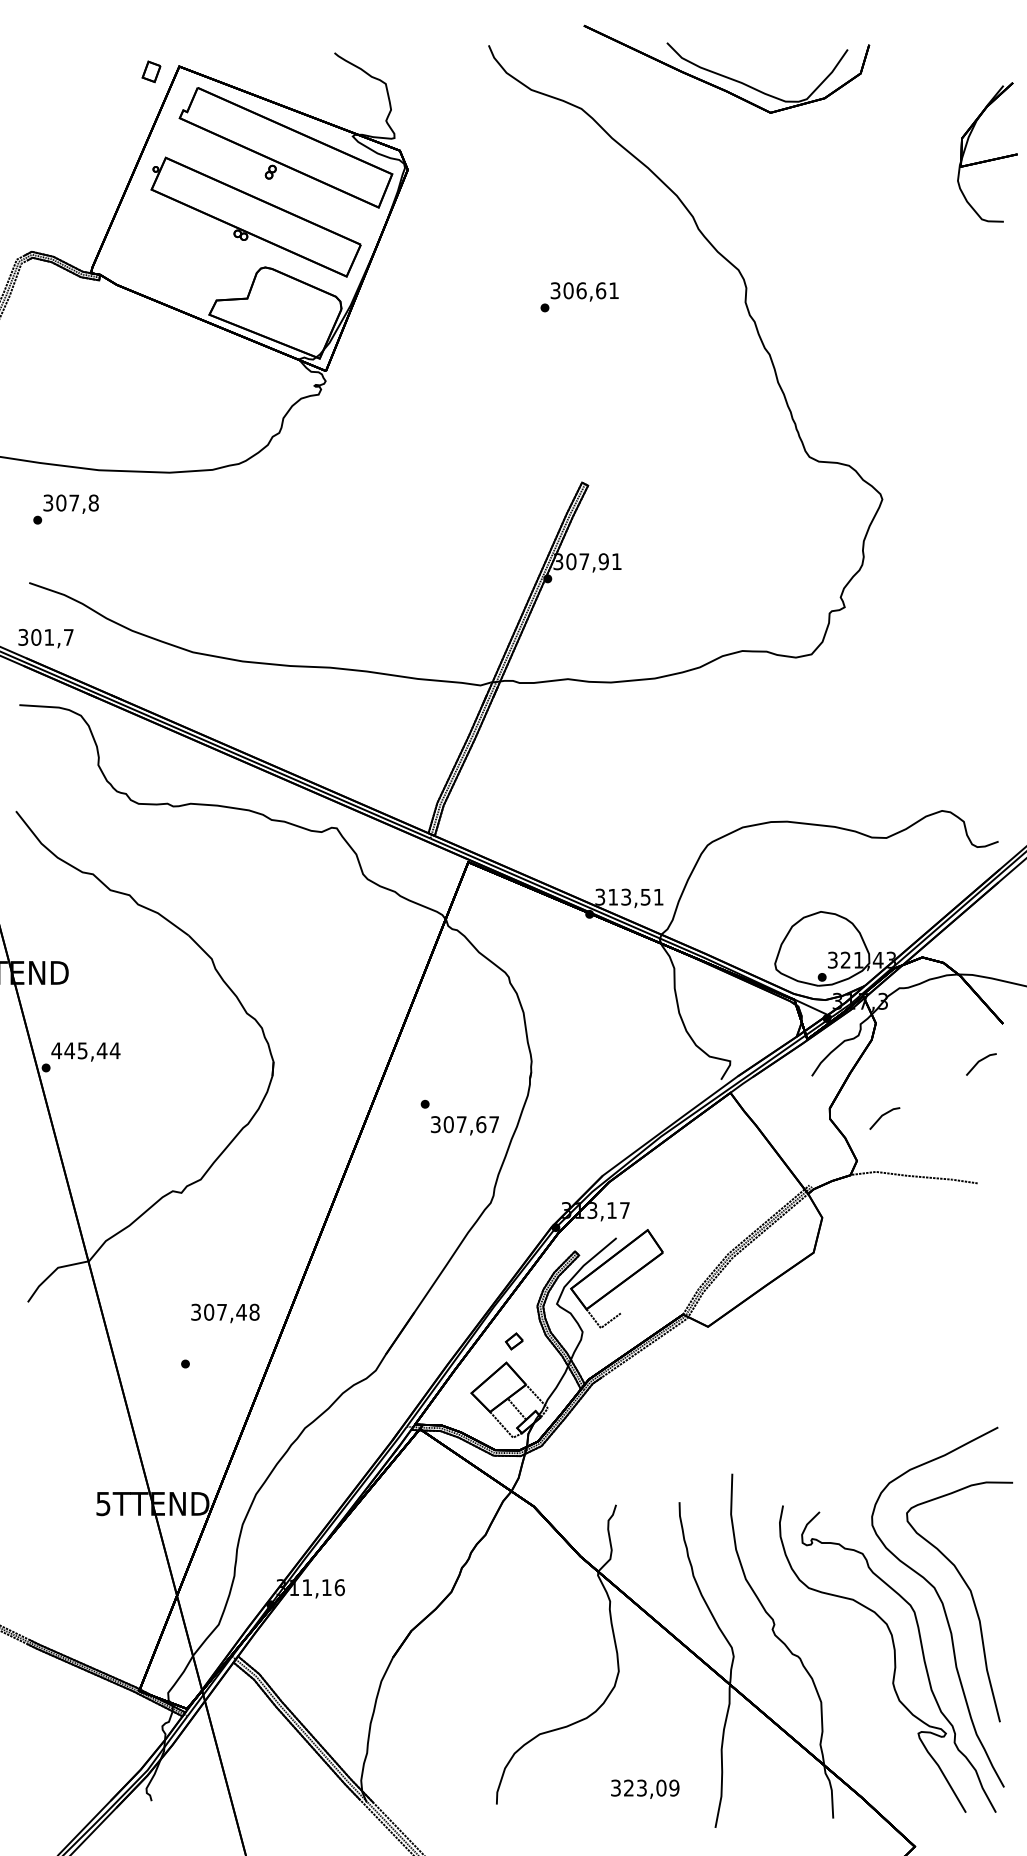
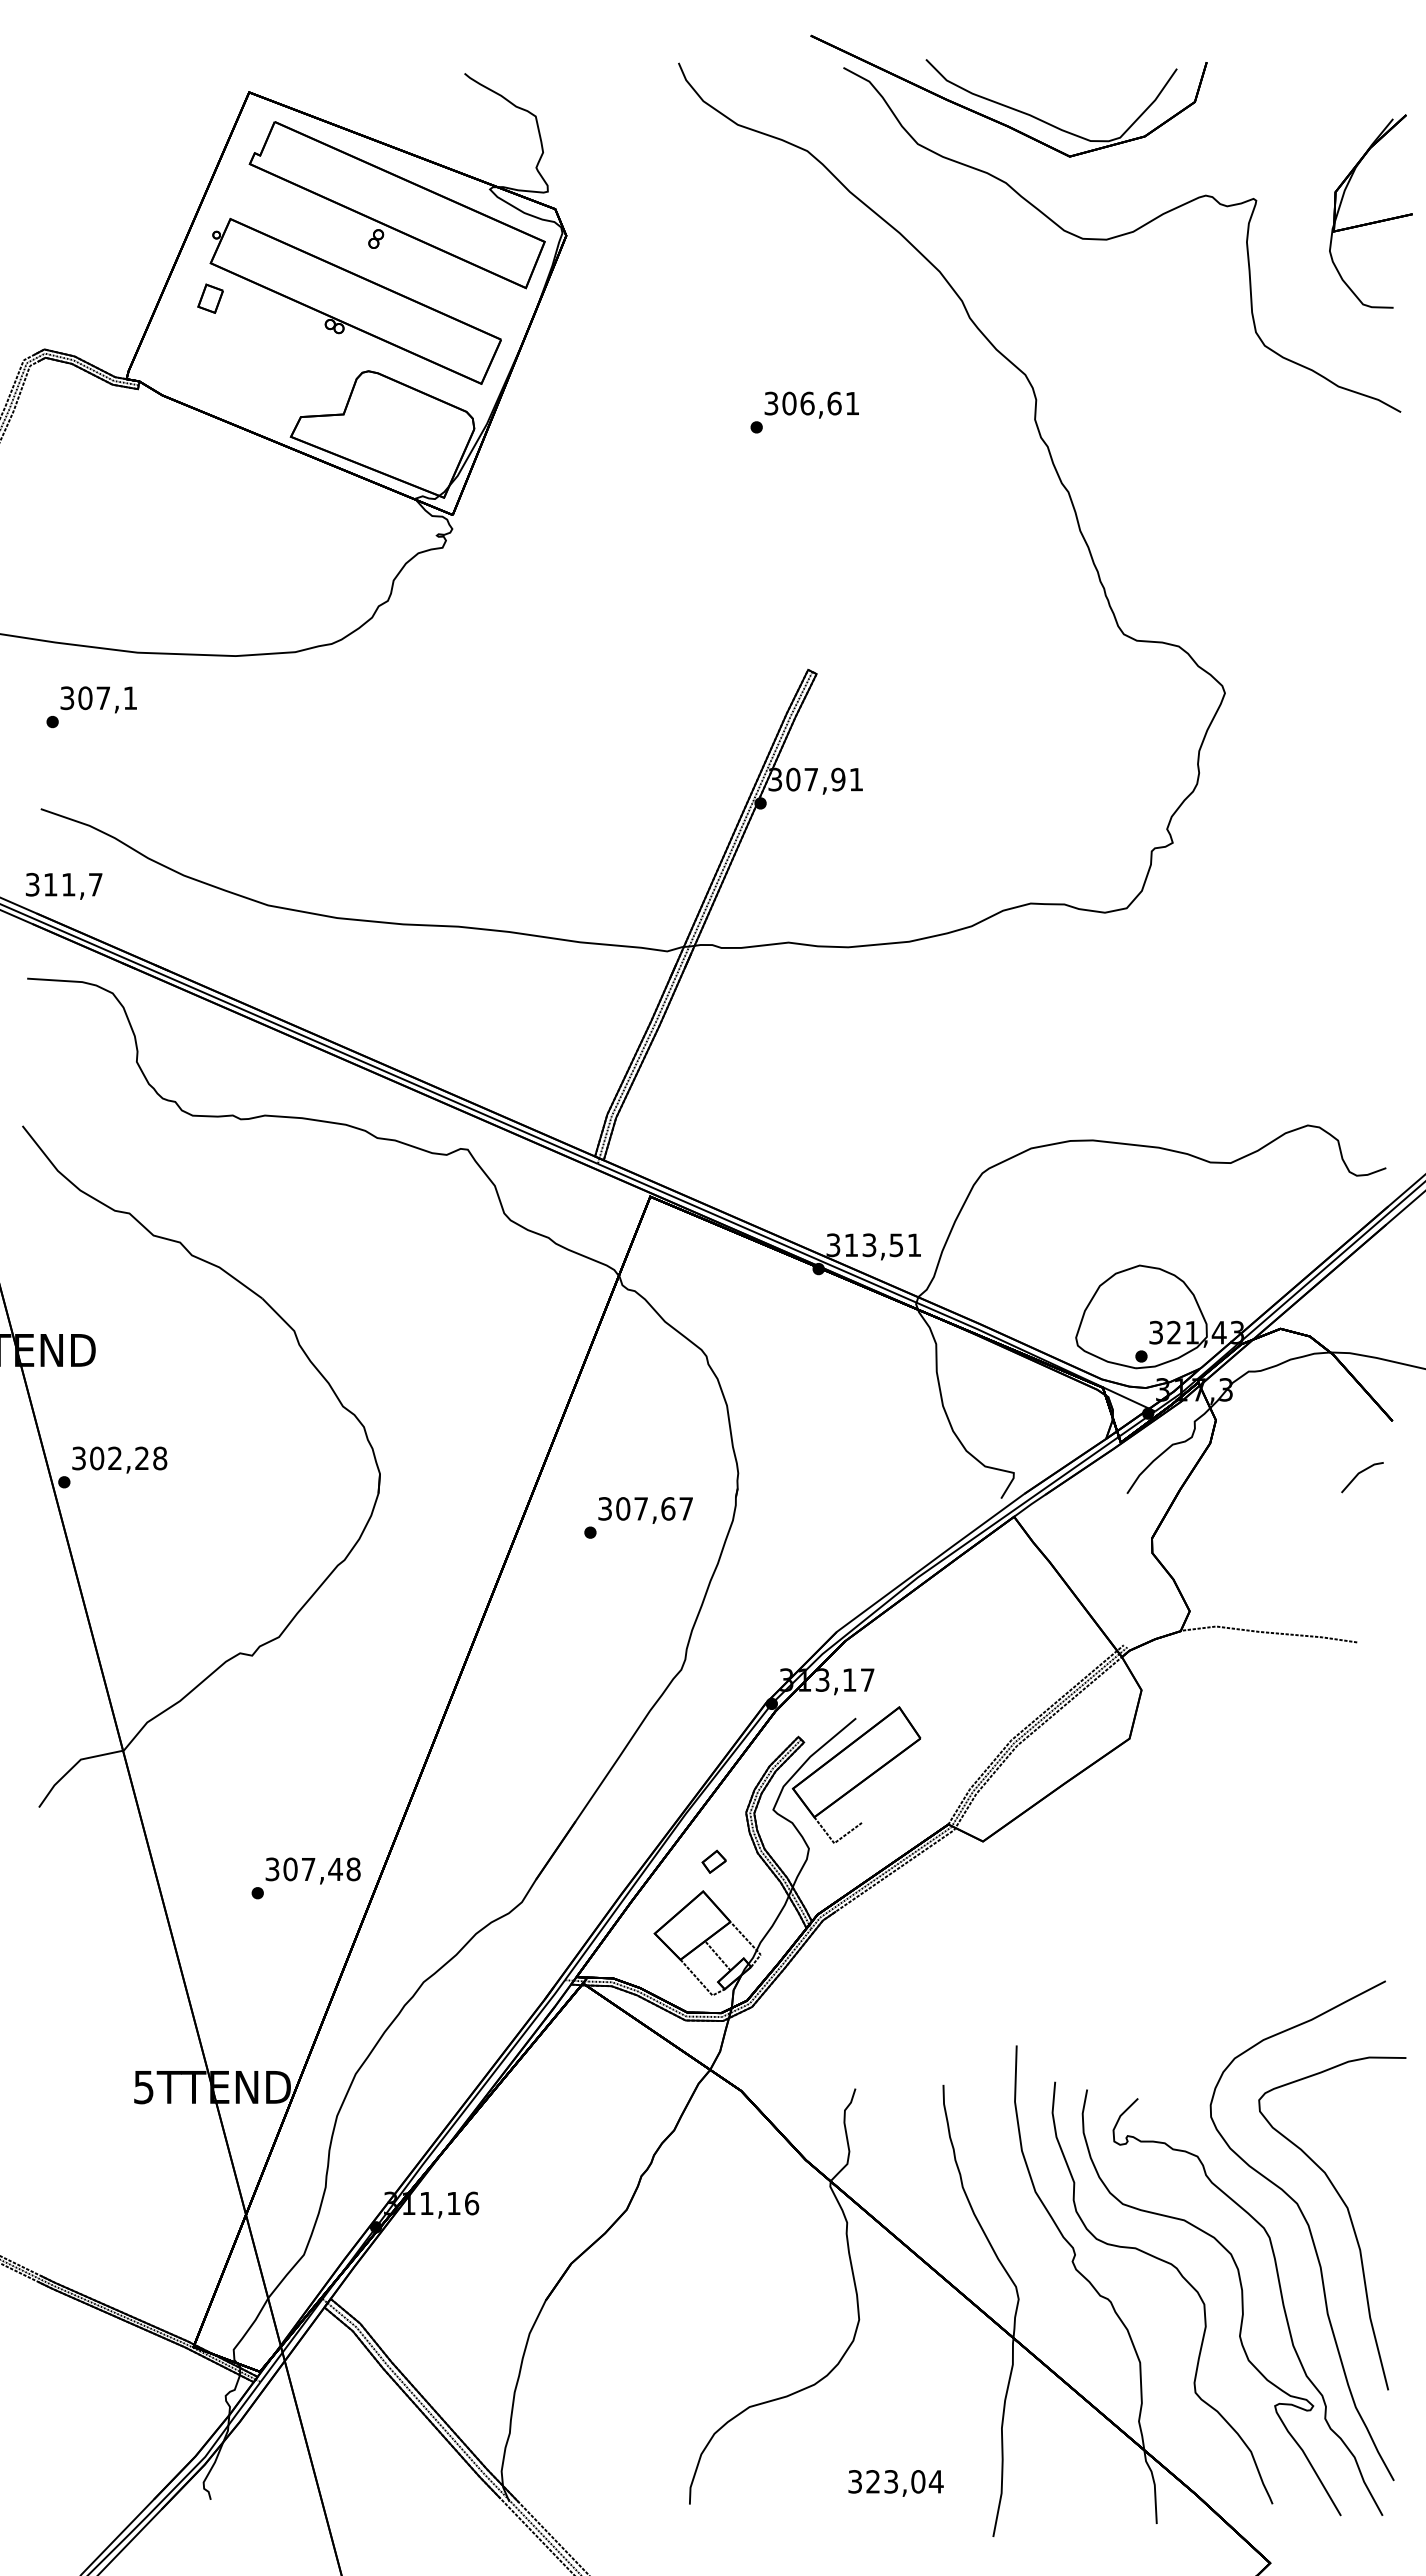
part: (151, 71) -> (210, 298), moved
part: (808, 172) -> (1122, 239), added
text: (93, 503) -> (130, 698), 307,8 -> 307,1
text: (36, 637) -> (50, 884), 301,7 -> 311,7
text: (85, 1050) -> (119, 1458), 445,44 -> 302,28
part: (884, 1118) -> (1228, 1552), removed
text: (464, 1125) -> (645, 1510), moved
text: (224, 1313) -> (312, 1870), moved
part: (850, 1639) -> (1180, 2275), added
text: (673, 1787) -> (935, 2481), 323,09 -> 323,04

